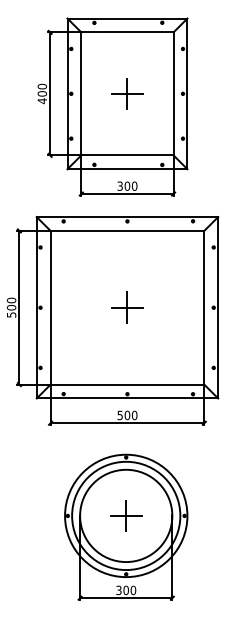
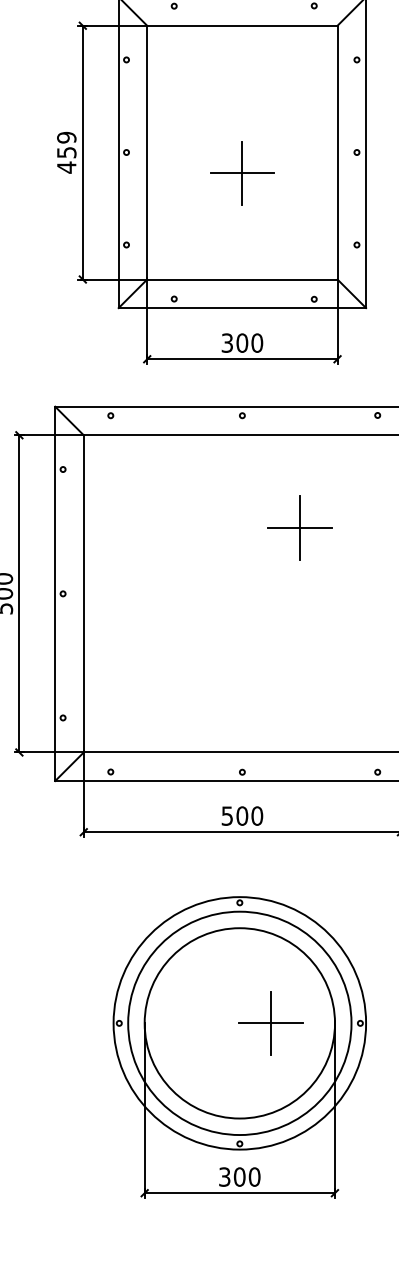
text: (41, 90) -> (65, 145), 400 -> 459
part: (127, 93) -> (242, 172), moved
part: (127, 307) -> (300, 527), moved
part: (126, 515) -> (271, 1022), moved

